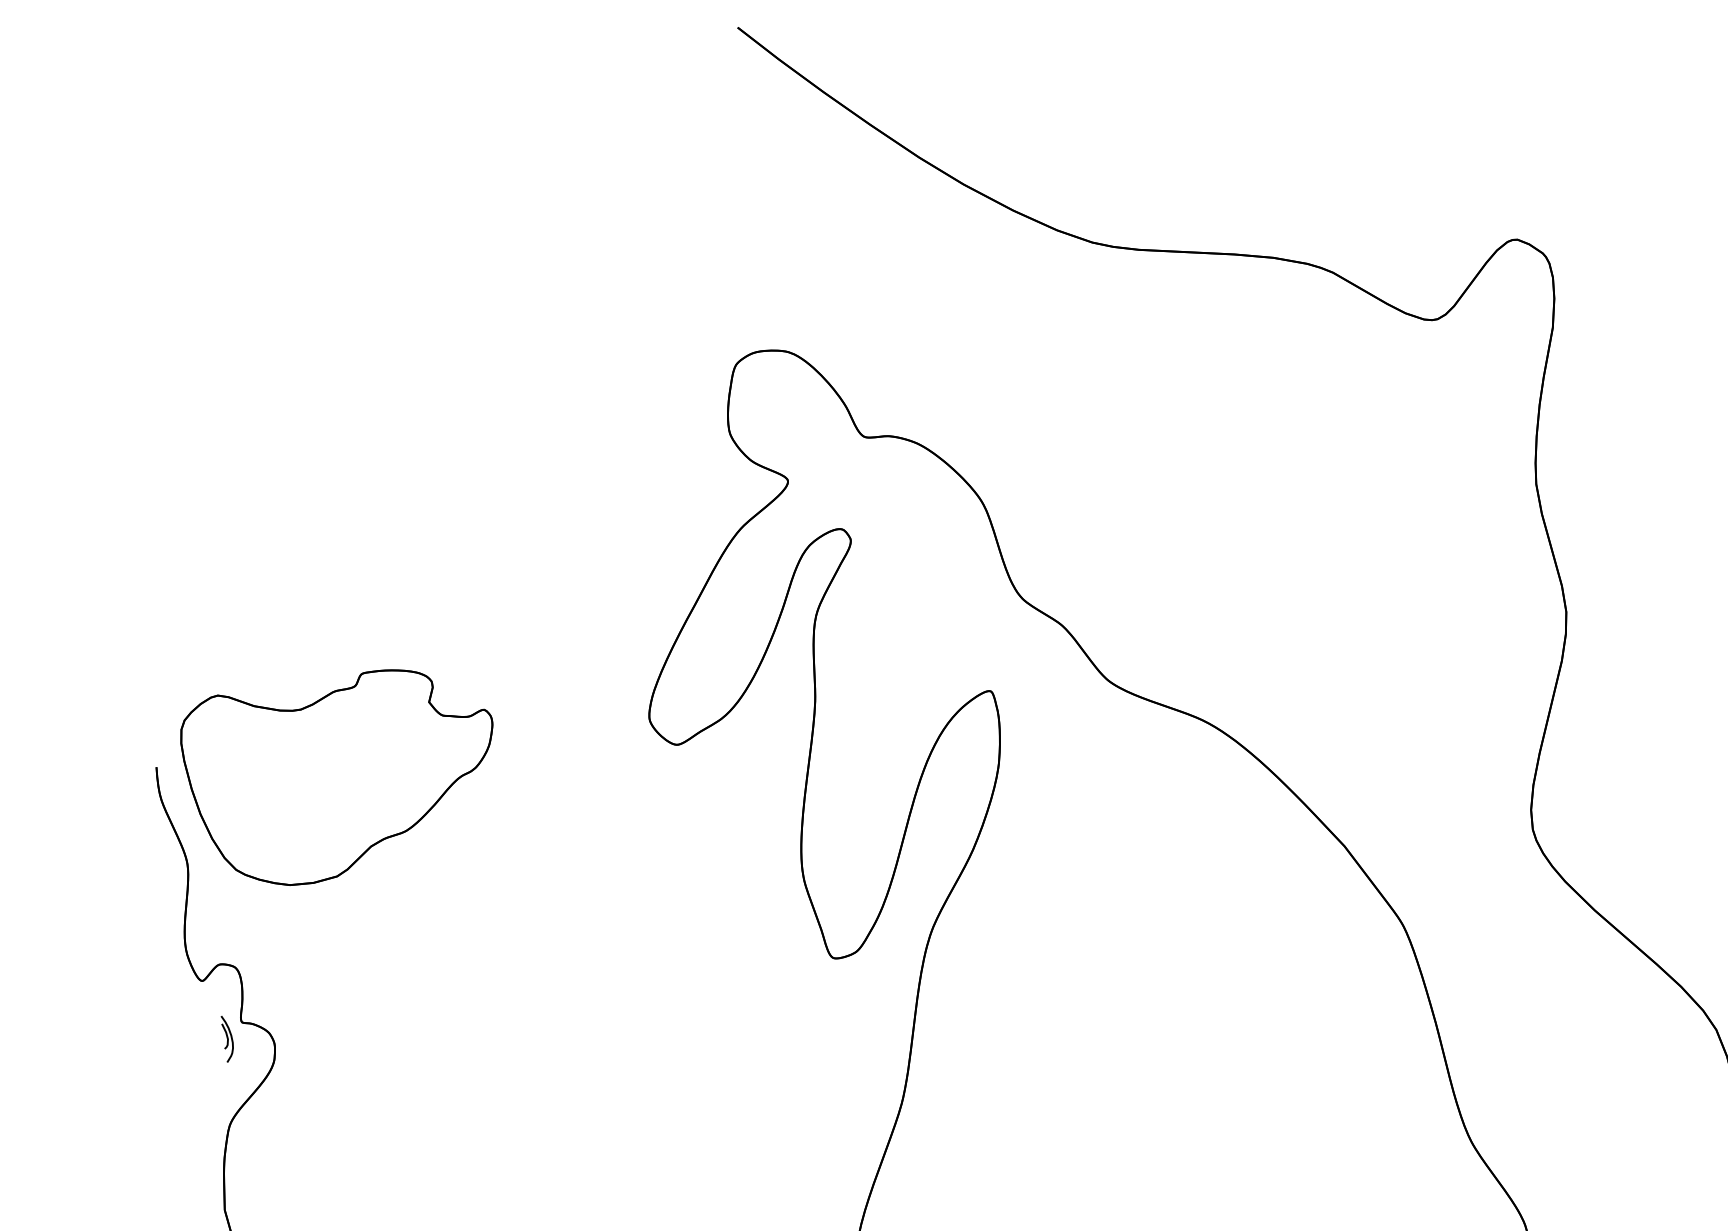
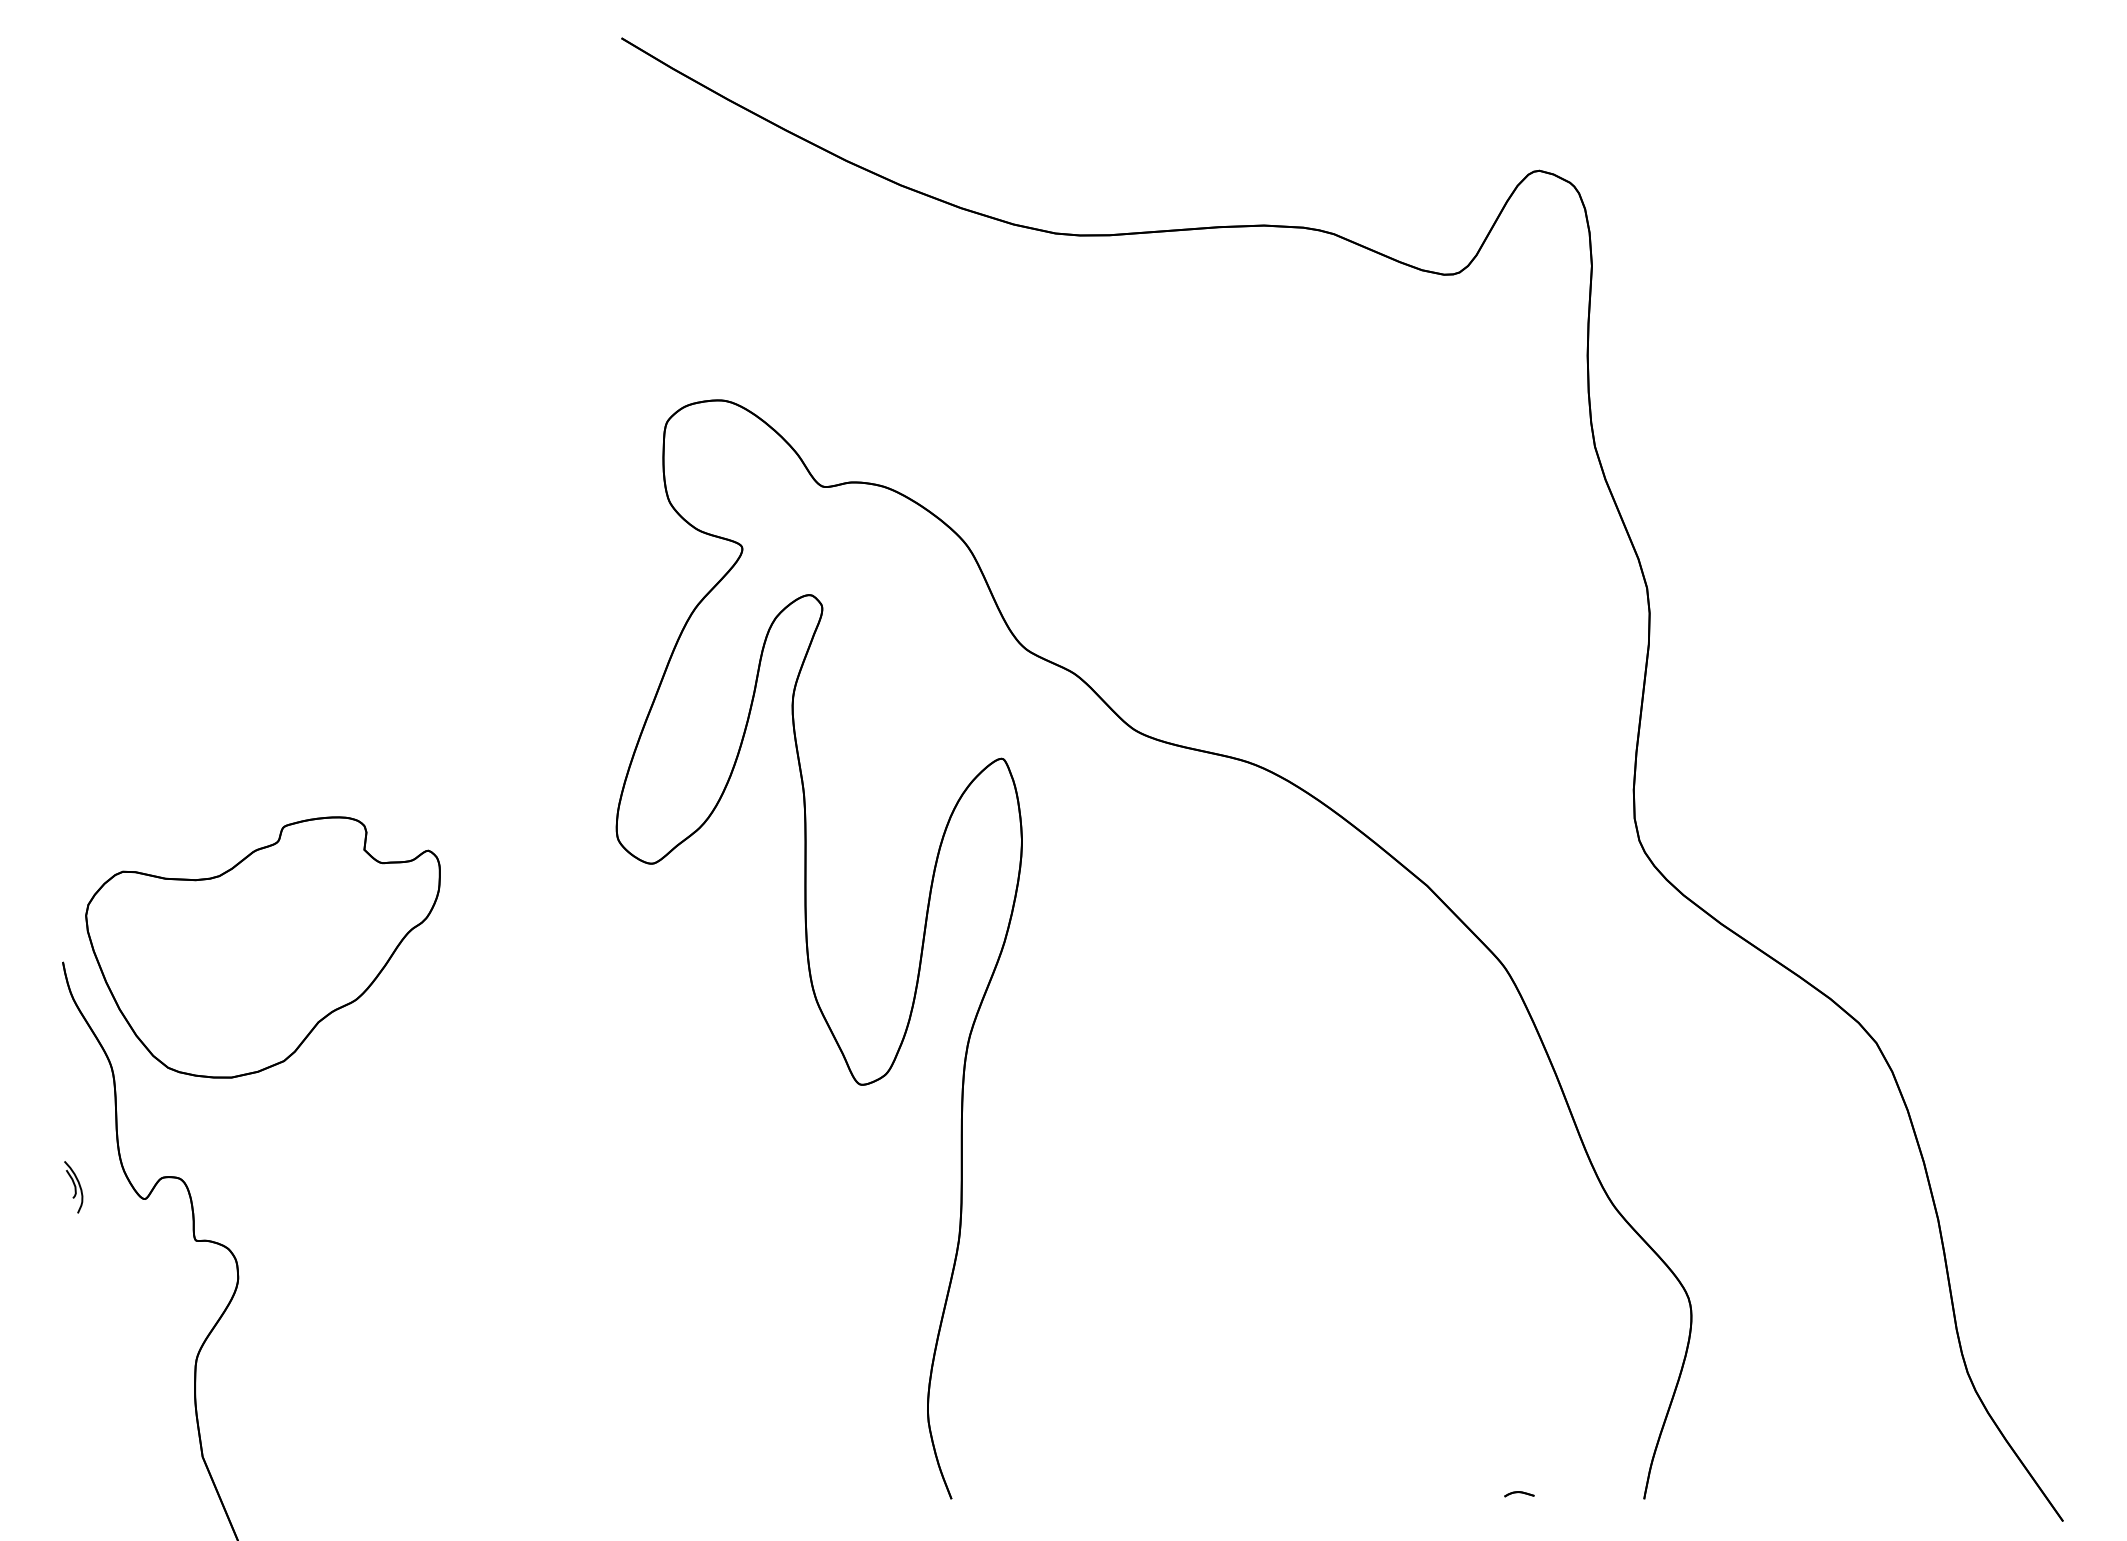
part: (226, 1039) -> (73, 1187), moved

